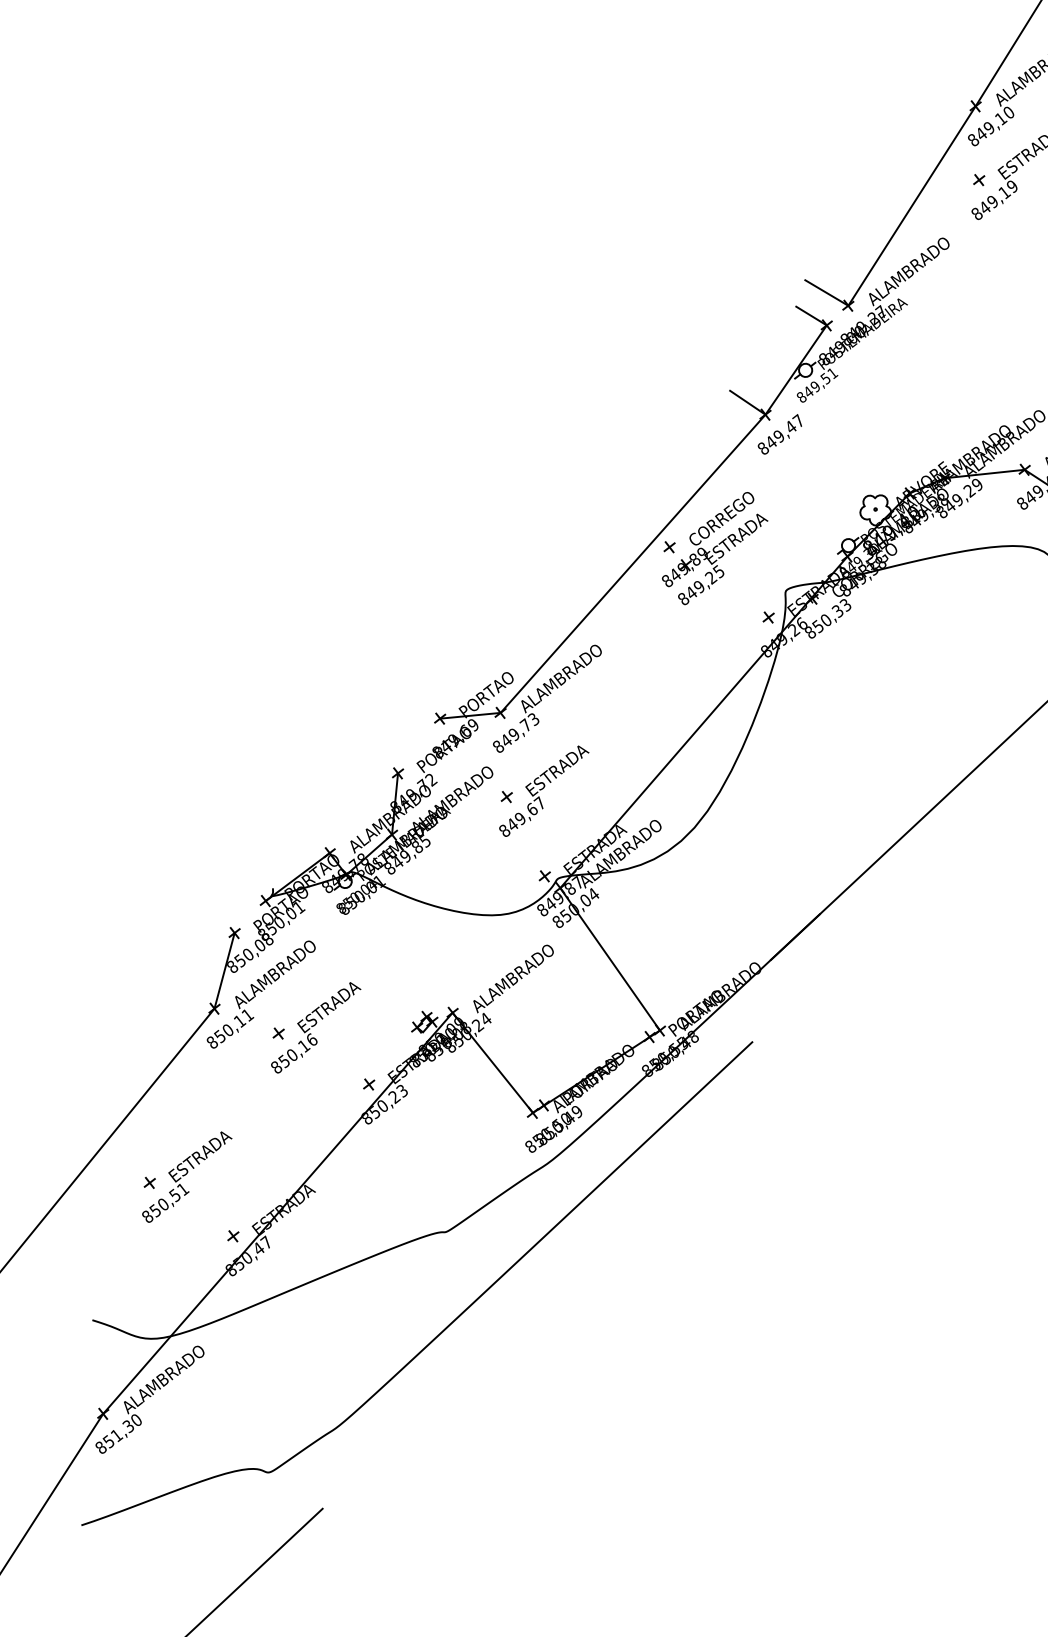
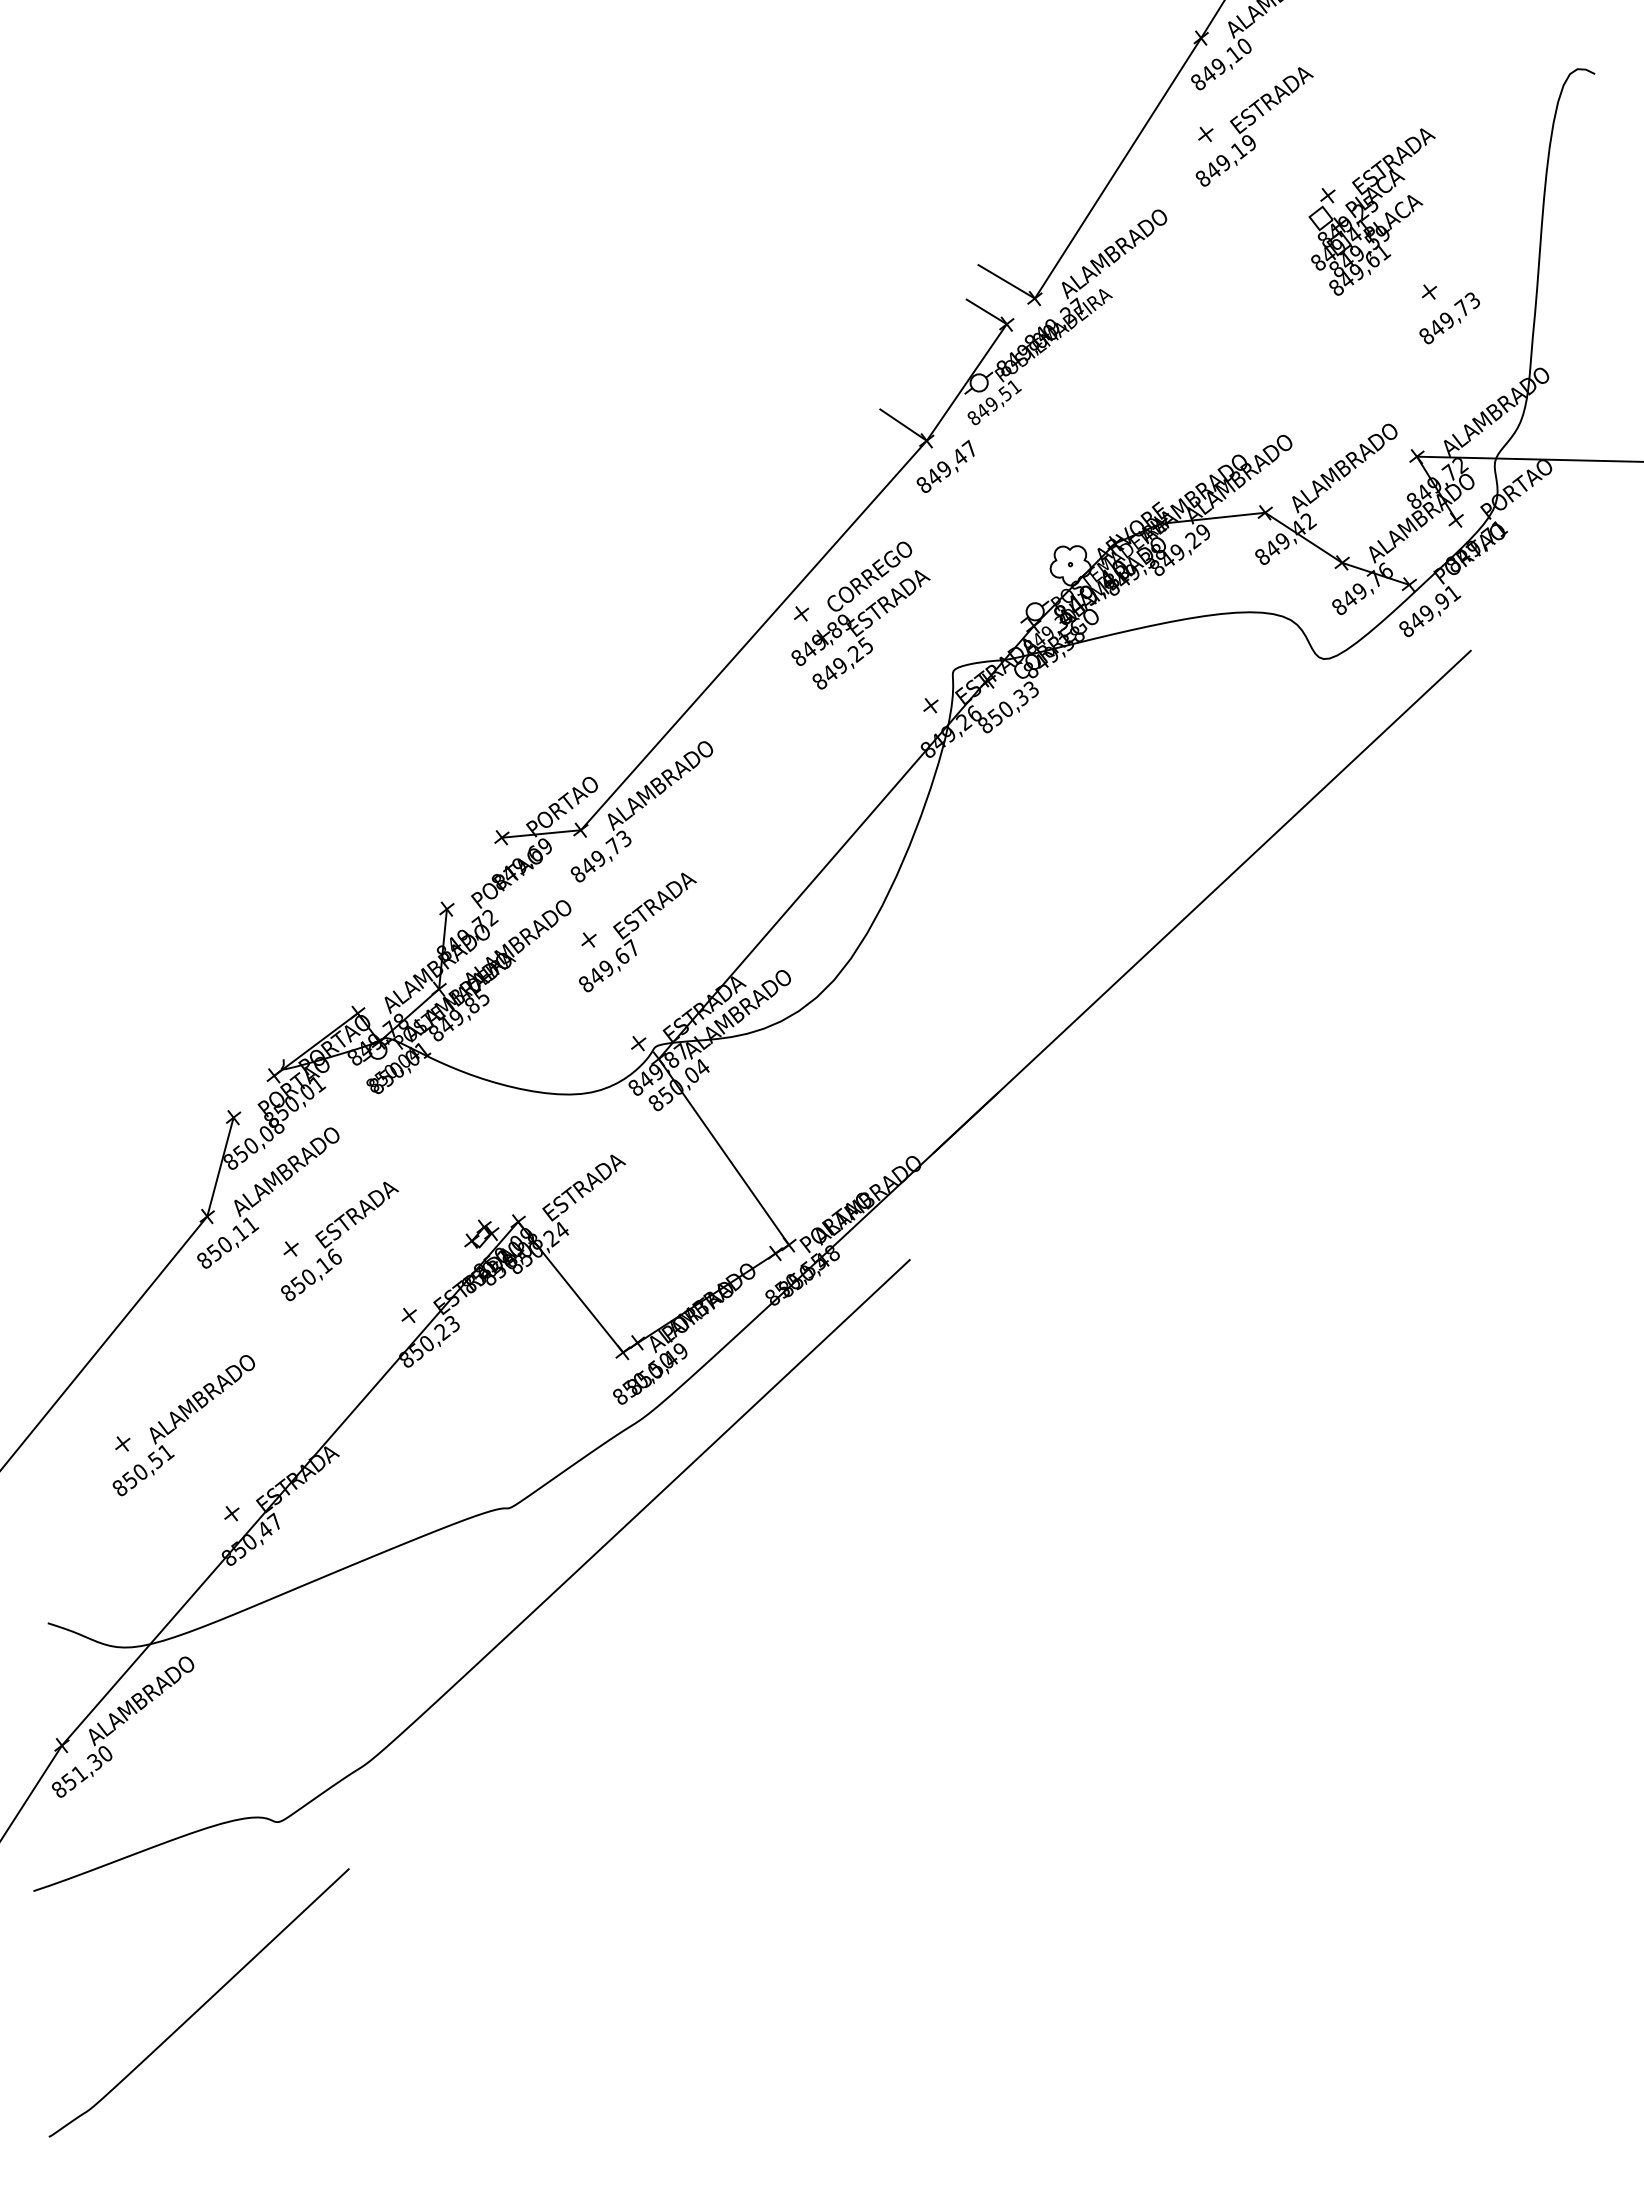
text: (512, 978) -> (596, 1177), ALAMBRADO -> ESTRADA
text: (209, 1148) -> (200, 1399), ESTRADA -> ALAMBRADO

